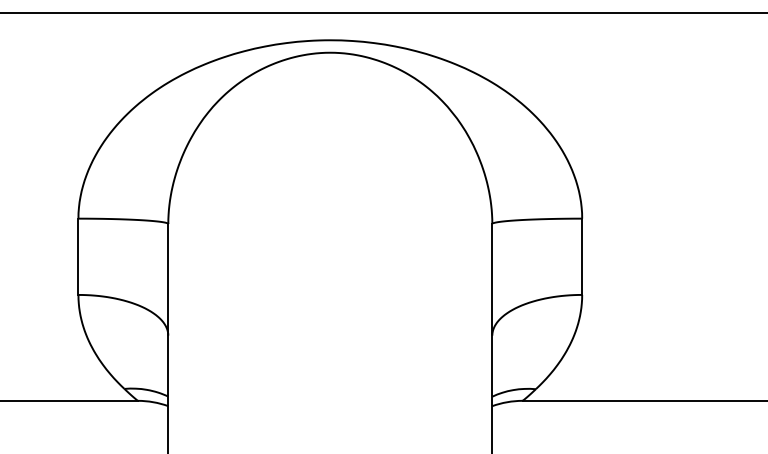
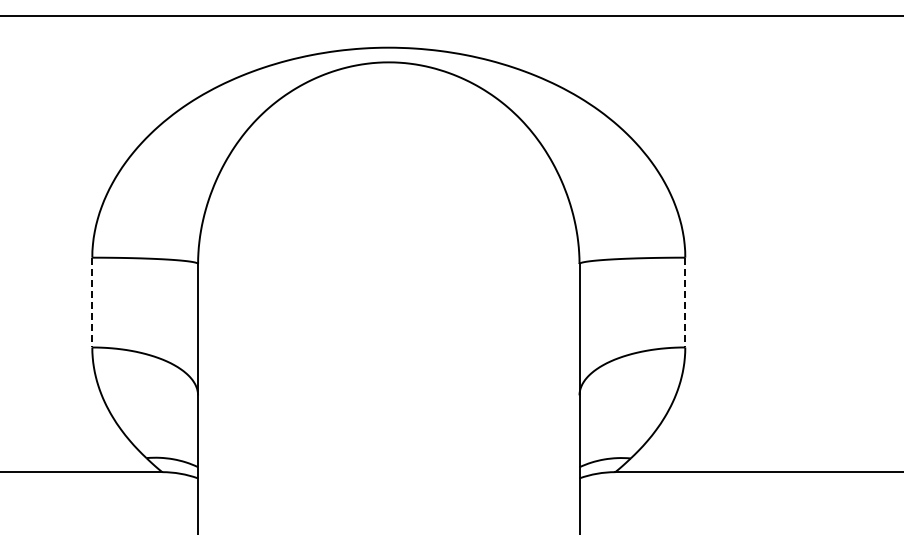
line: (78, 256) -> (92, 302), solid -> dashed
line: (582, 256) -> (685, 302), solid -> dashed

